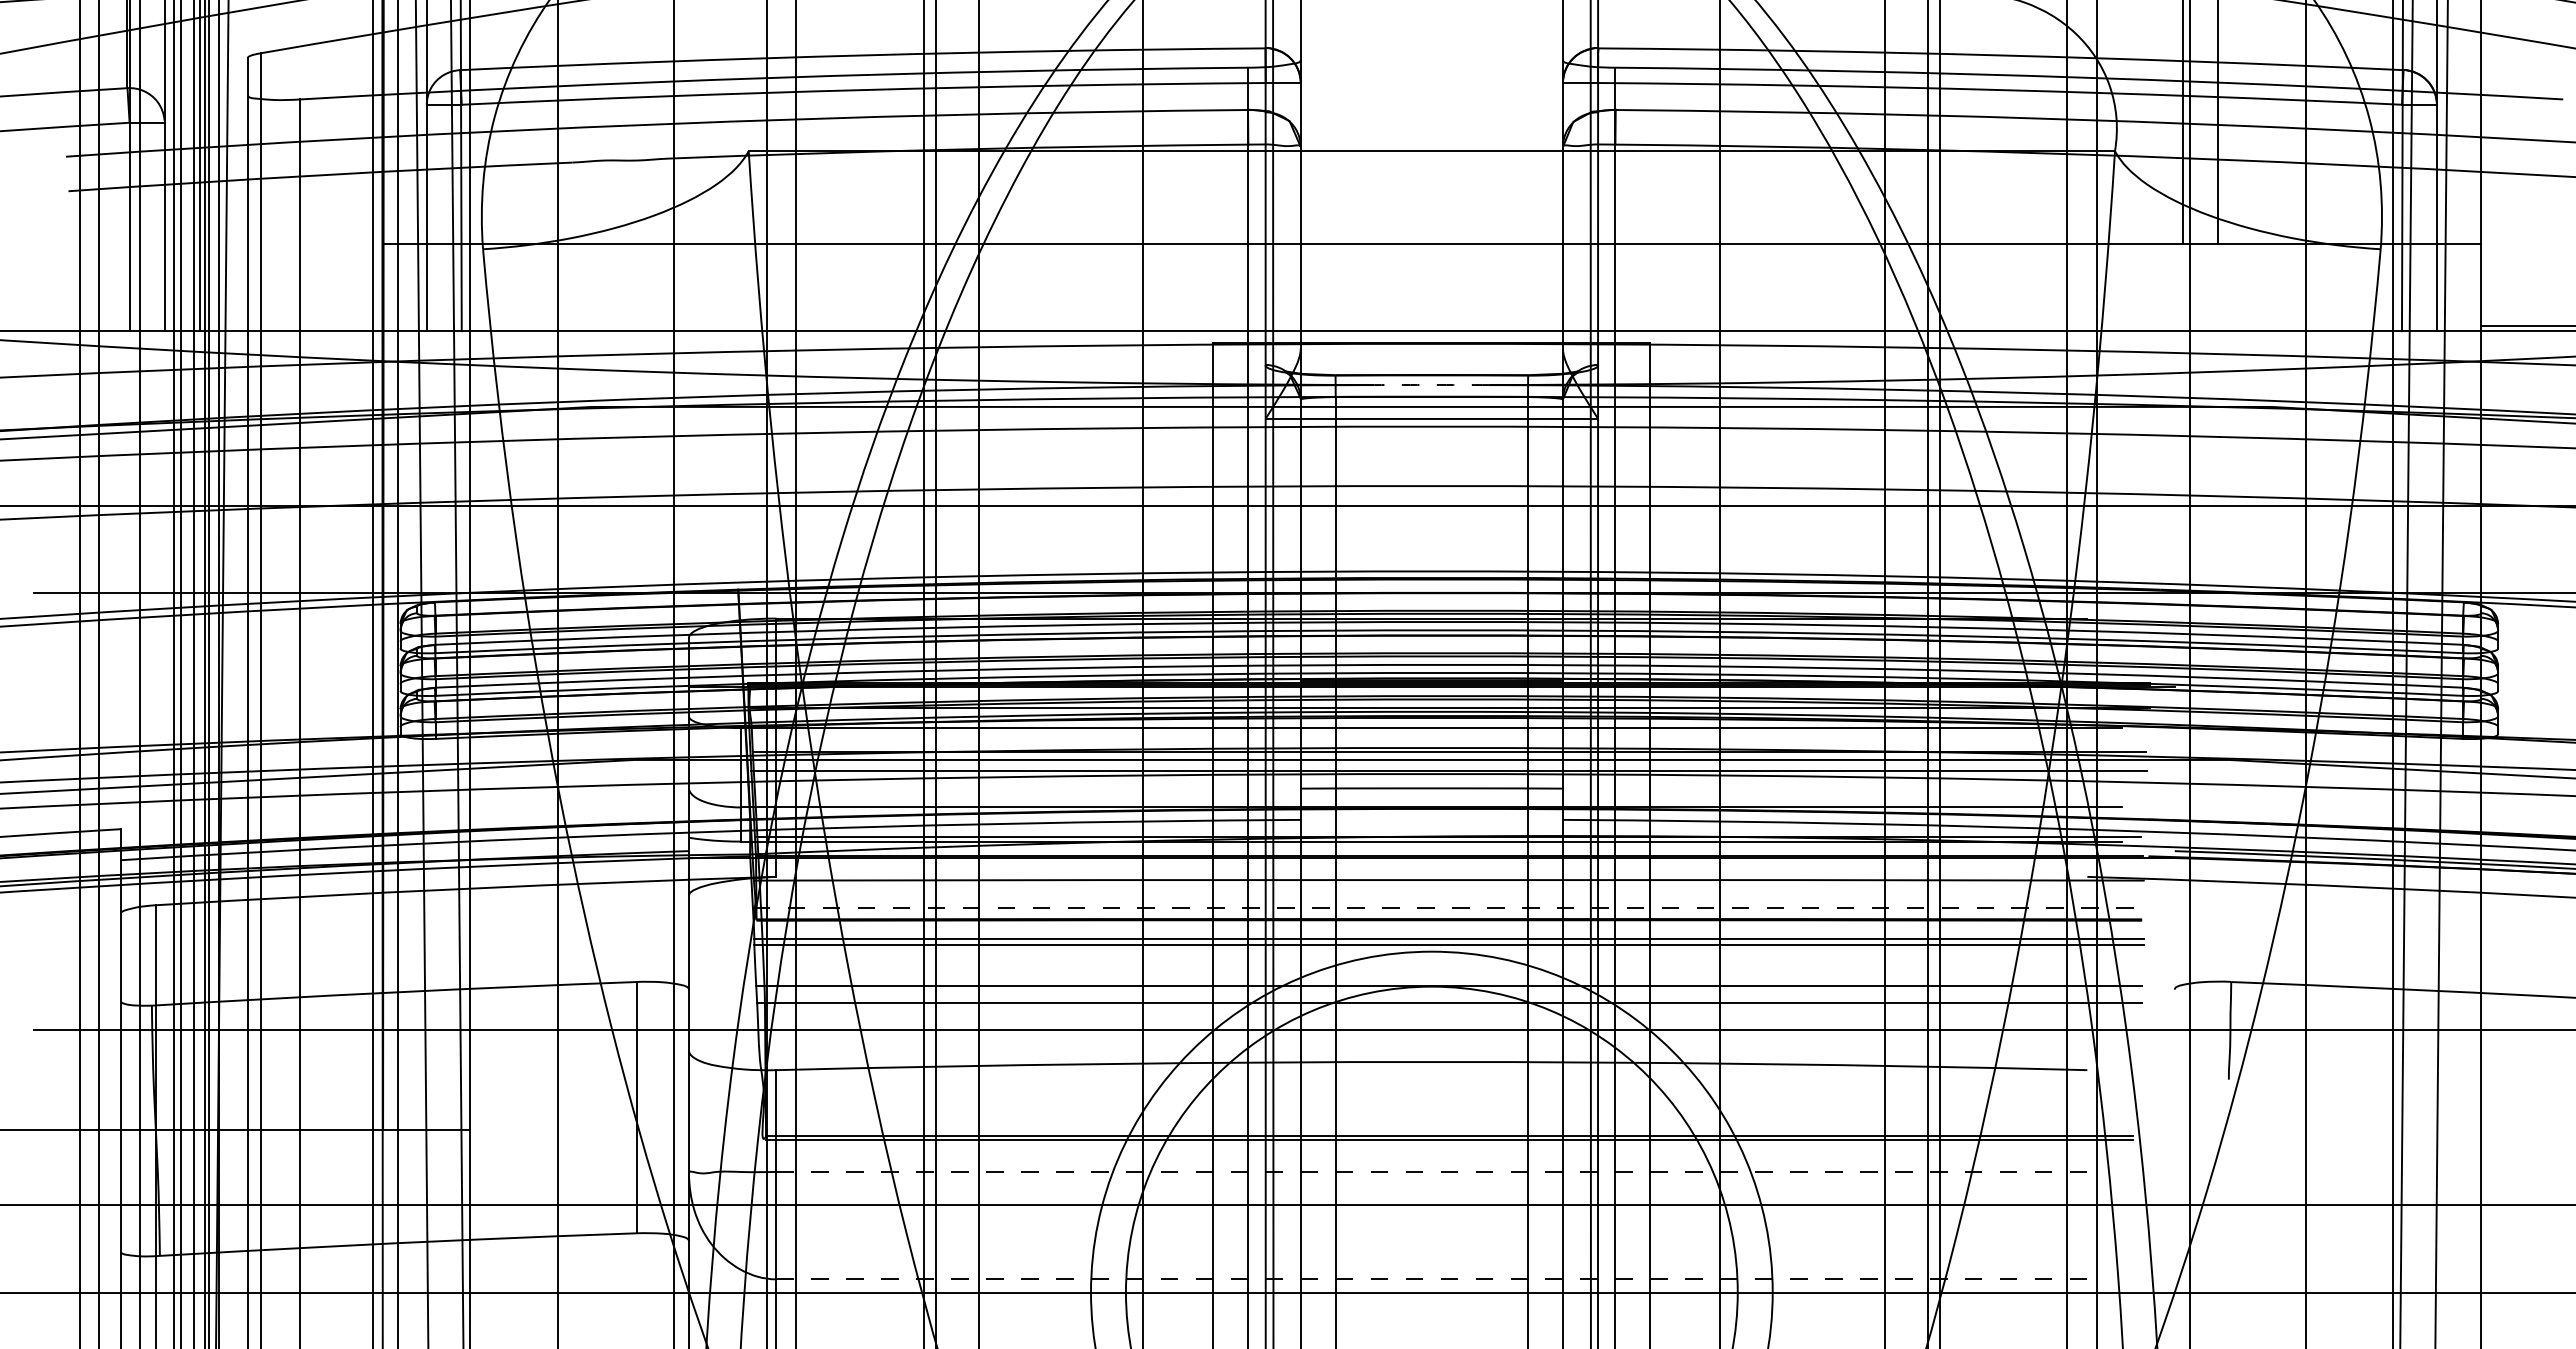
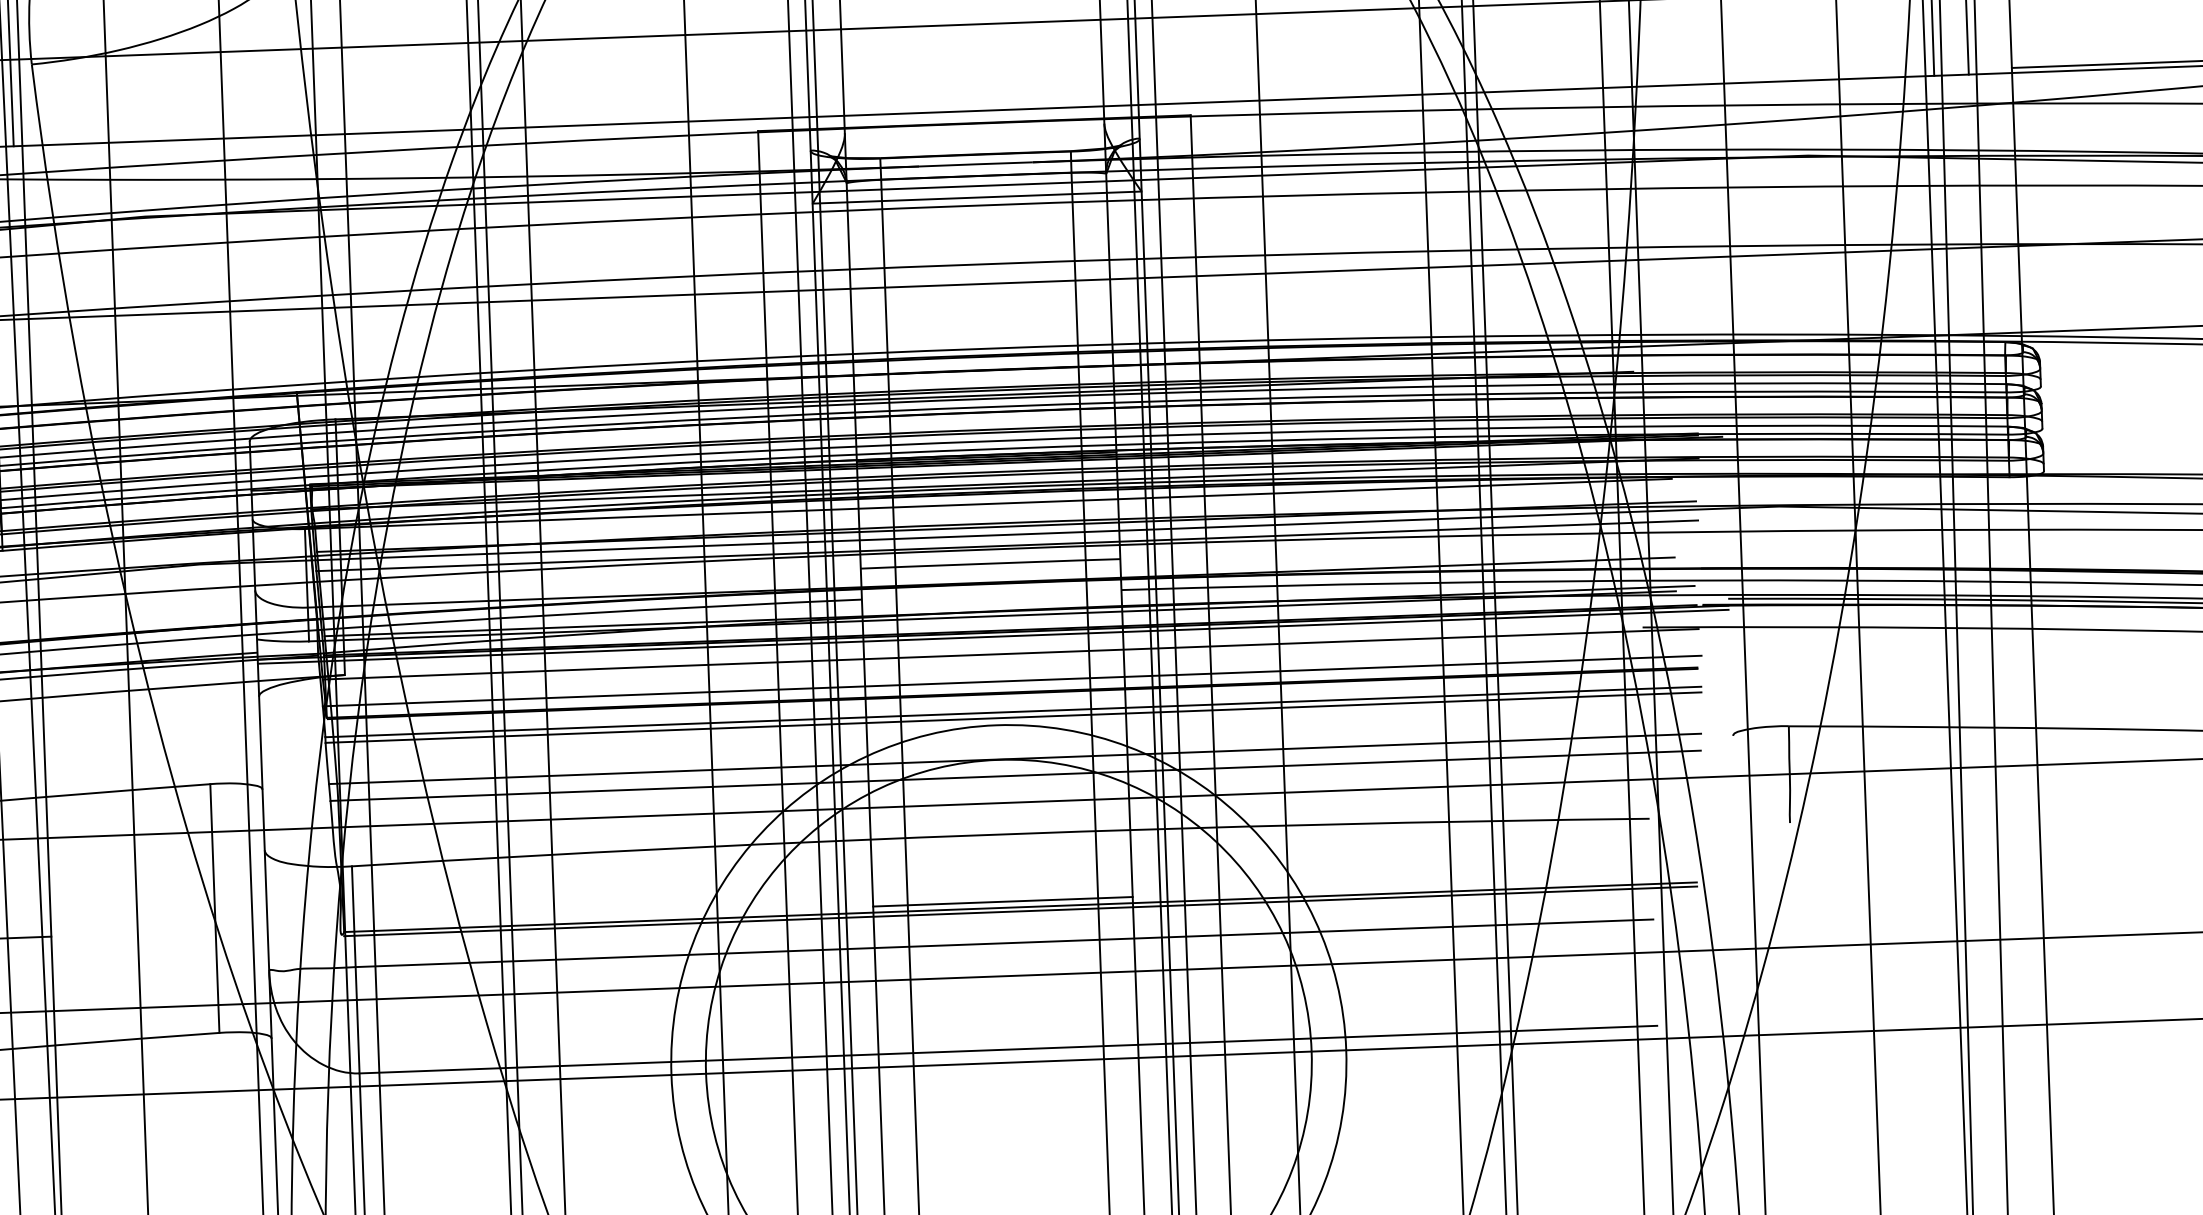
arc: (1431, 384) -> (975, 163), dashed -> solid
line: (1431, 862) -> (992, 637), added
line: (1449, 907) -> (1012, 680), dashed -> solid
line: (1431, 1129) -> (1002, 901), added
line: (1431, 1171) -> (1004, 942), dashed -> solid
line: (1431, 1279) -> (1008, 1049), dashed -> solid

